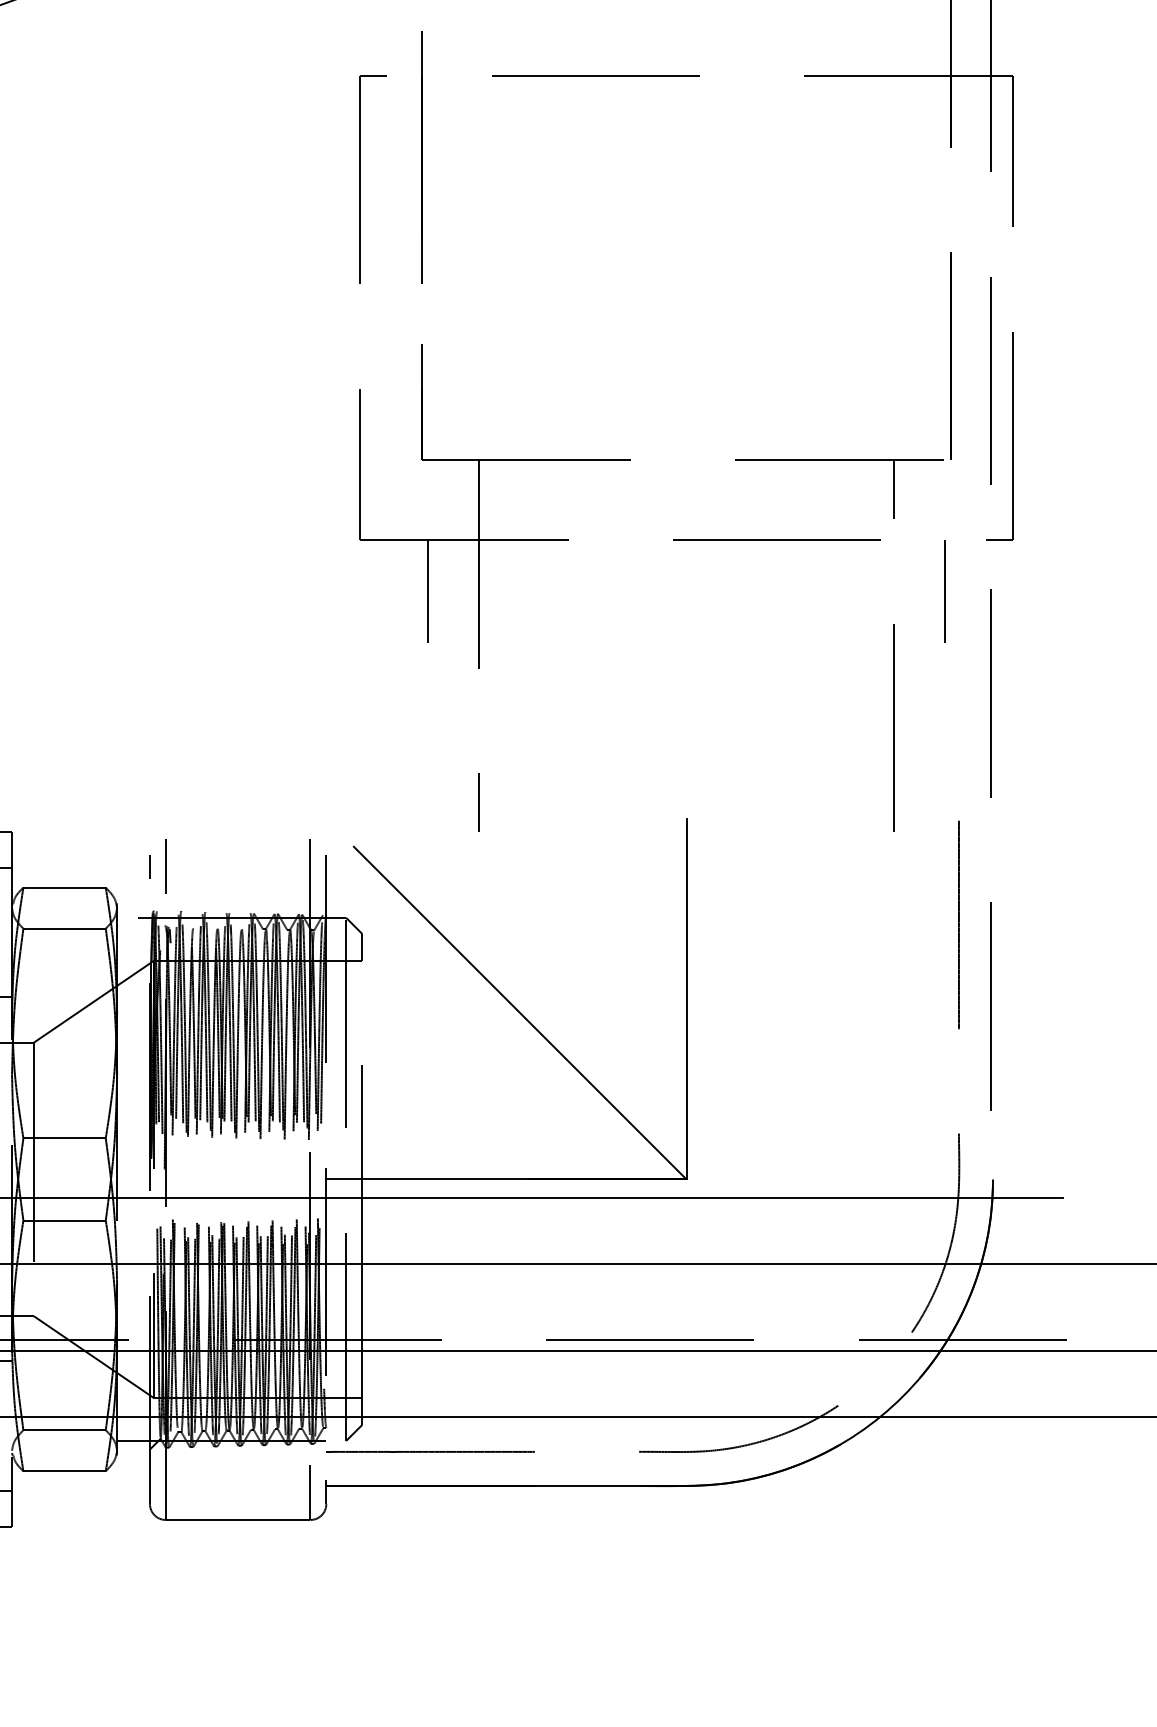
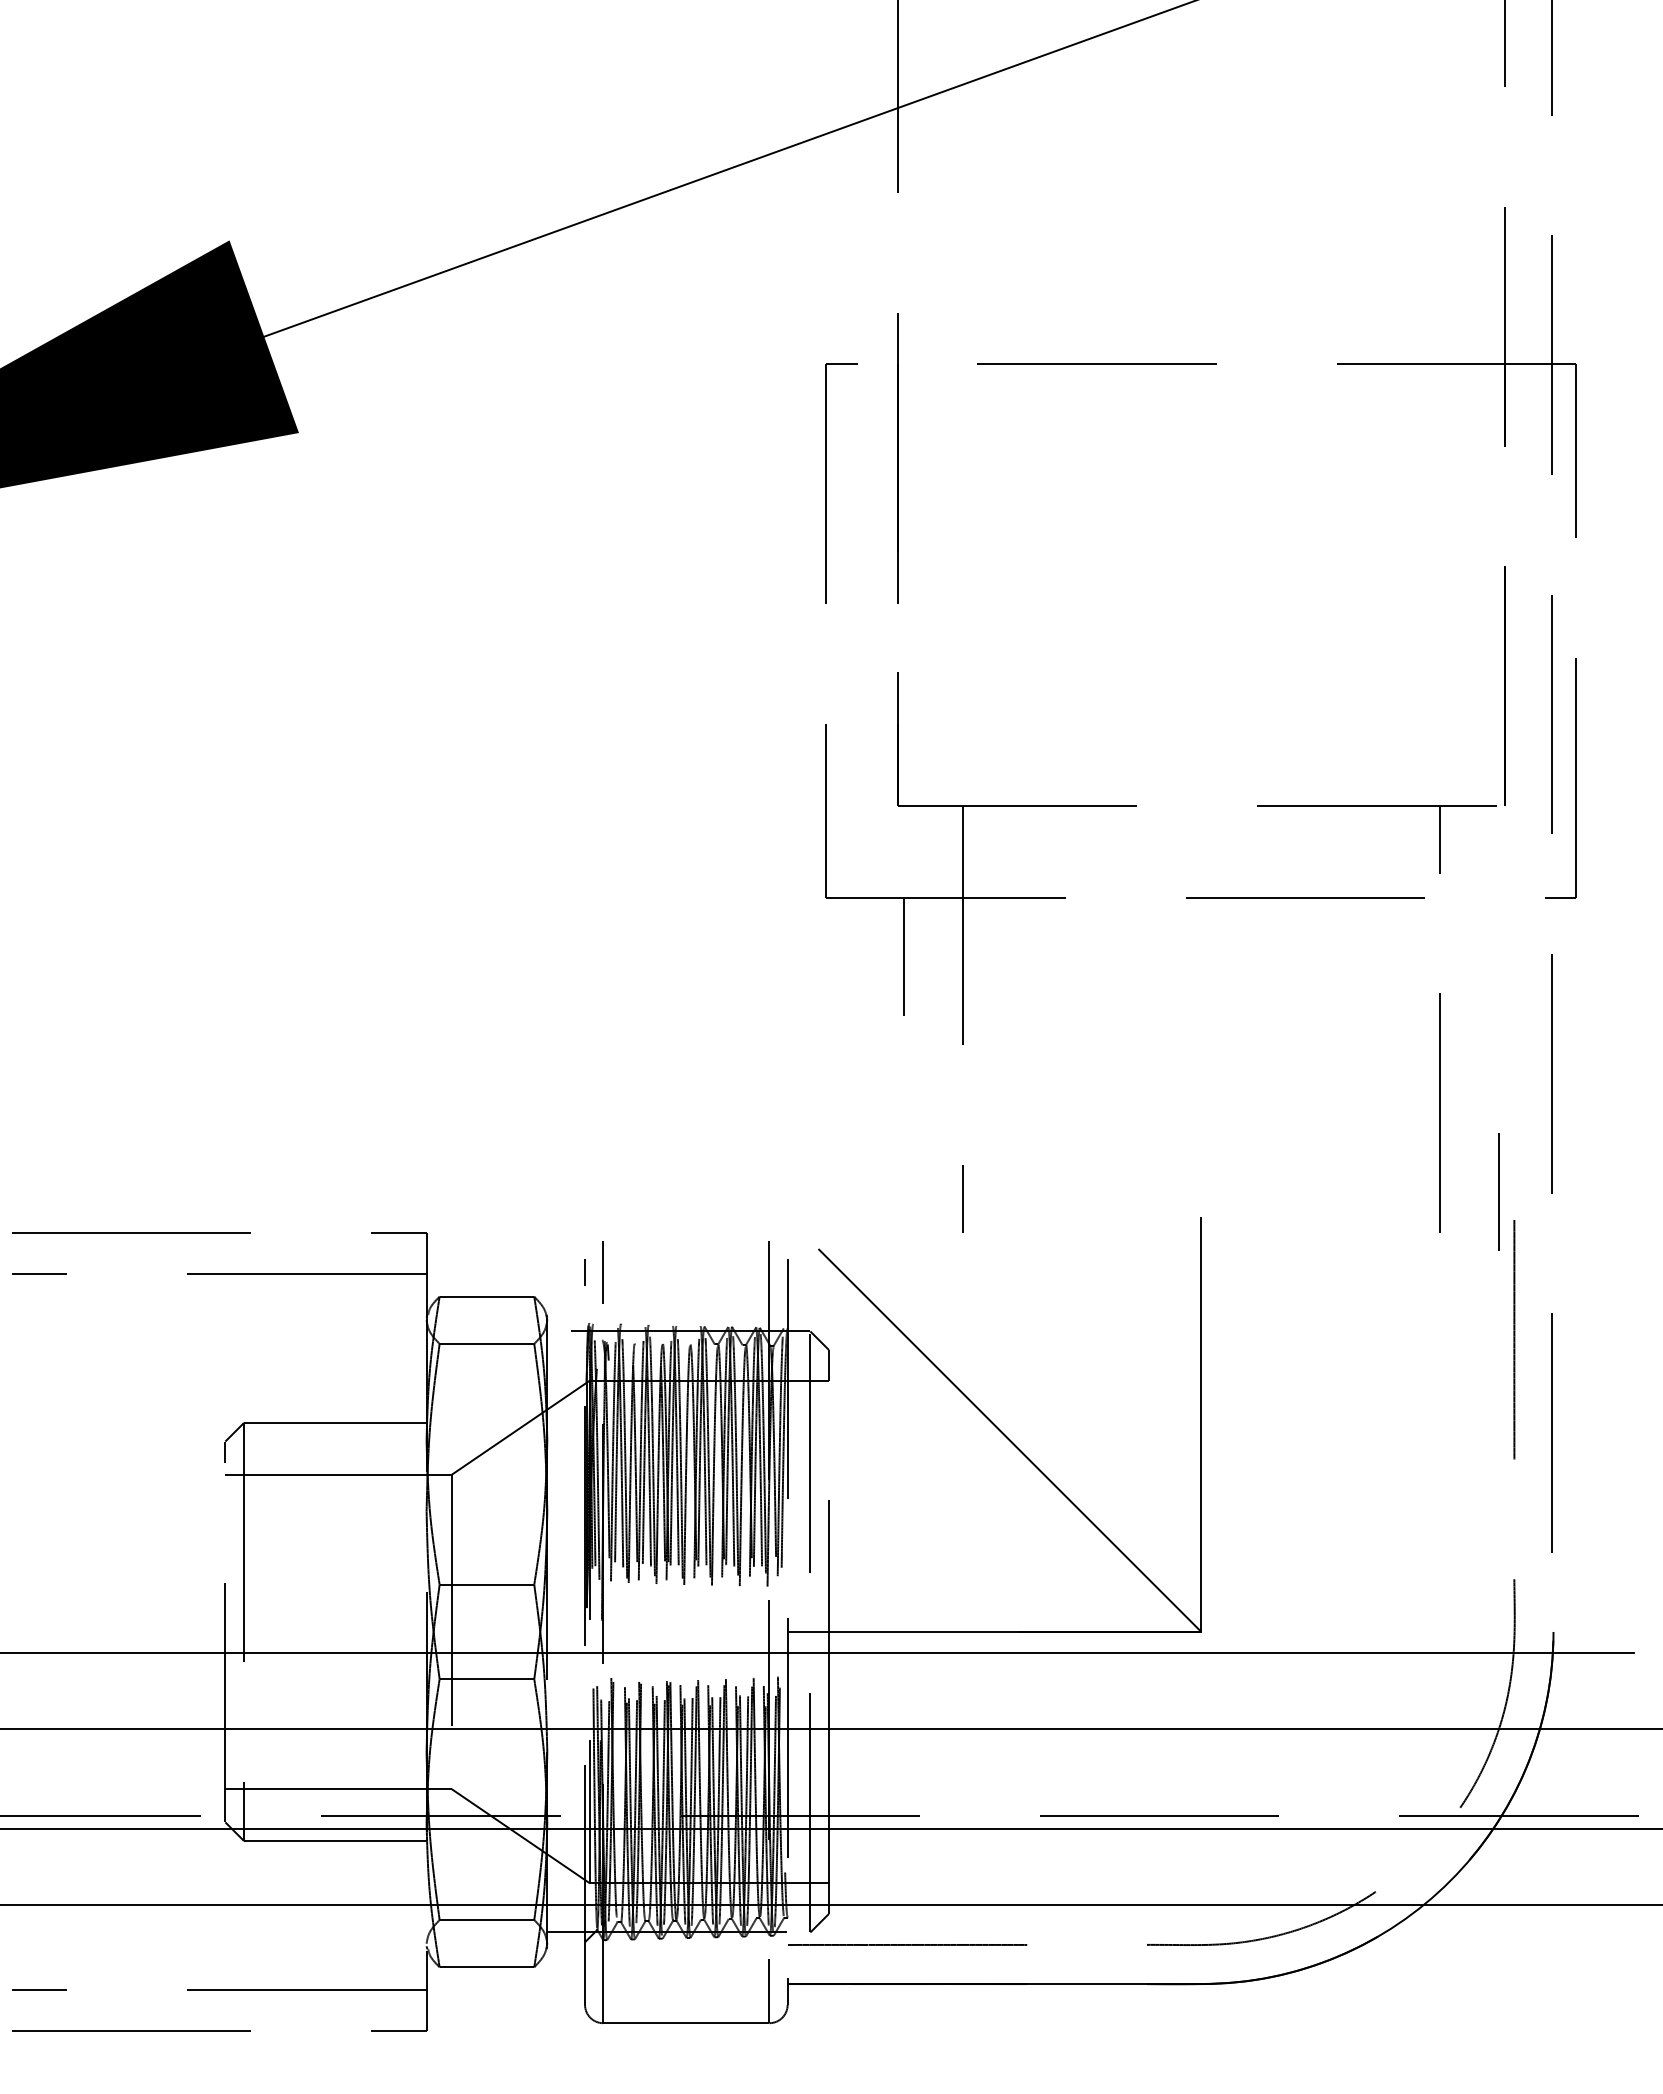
line: (945, 591) -> (1498, 1191), moved

